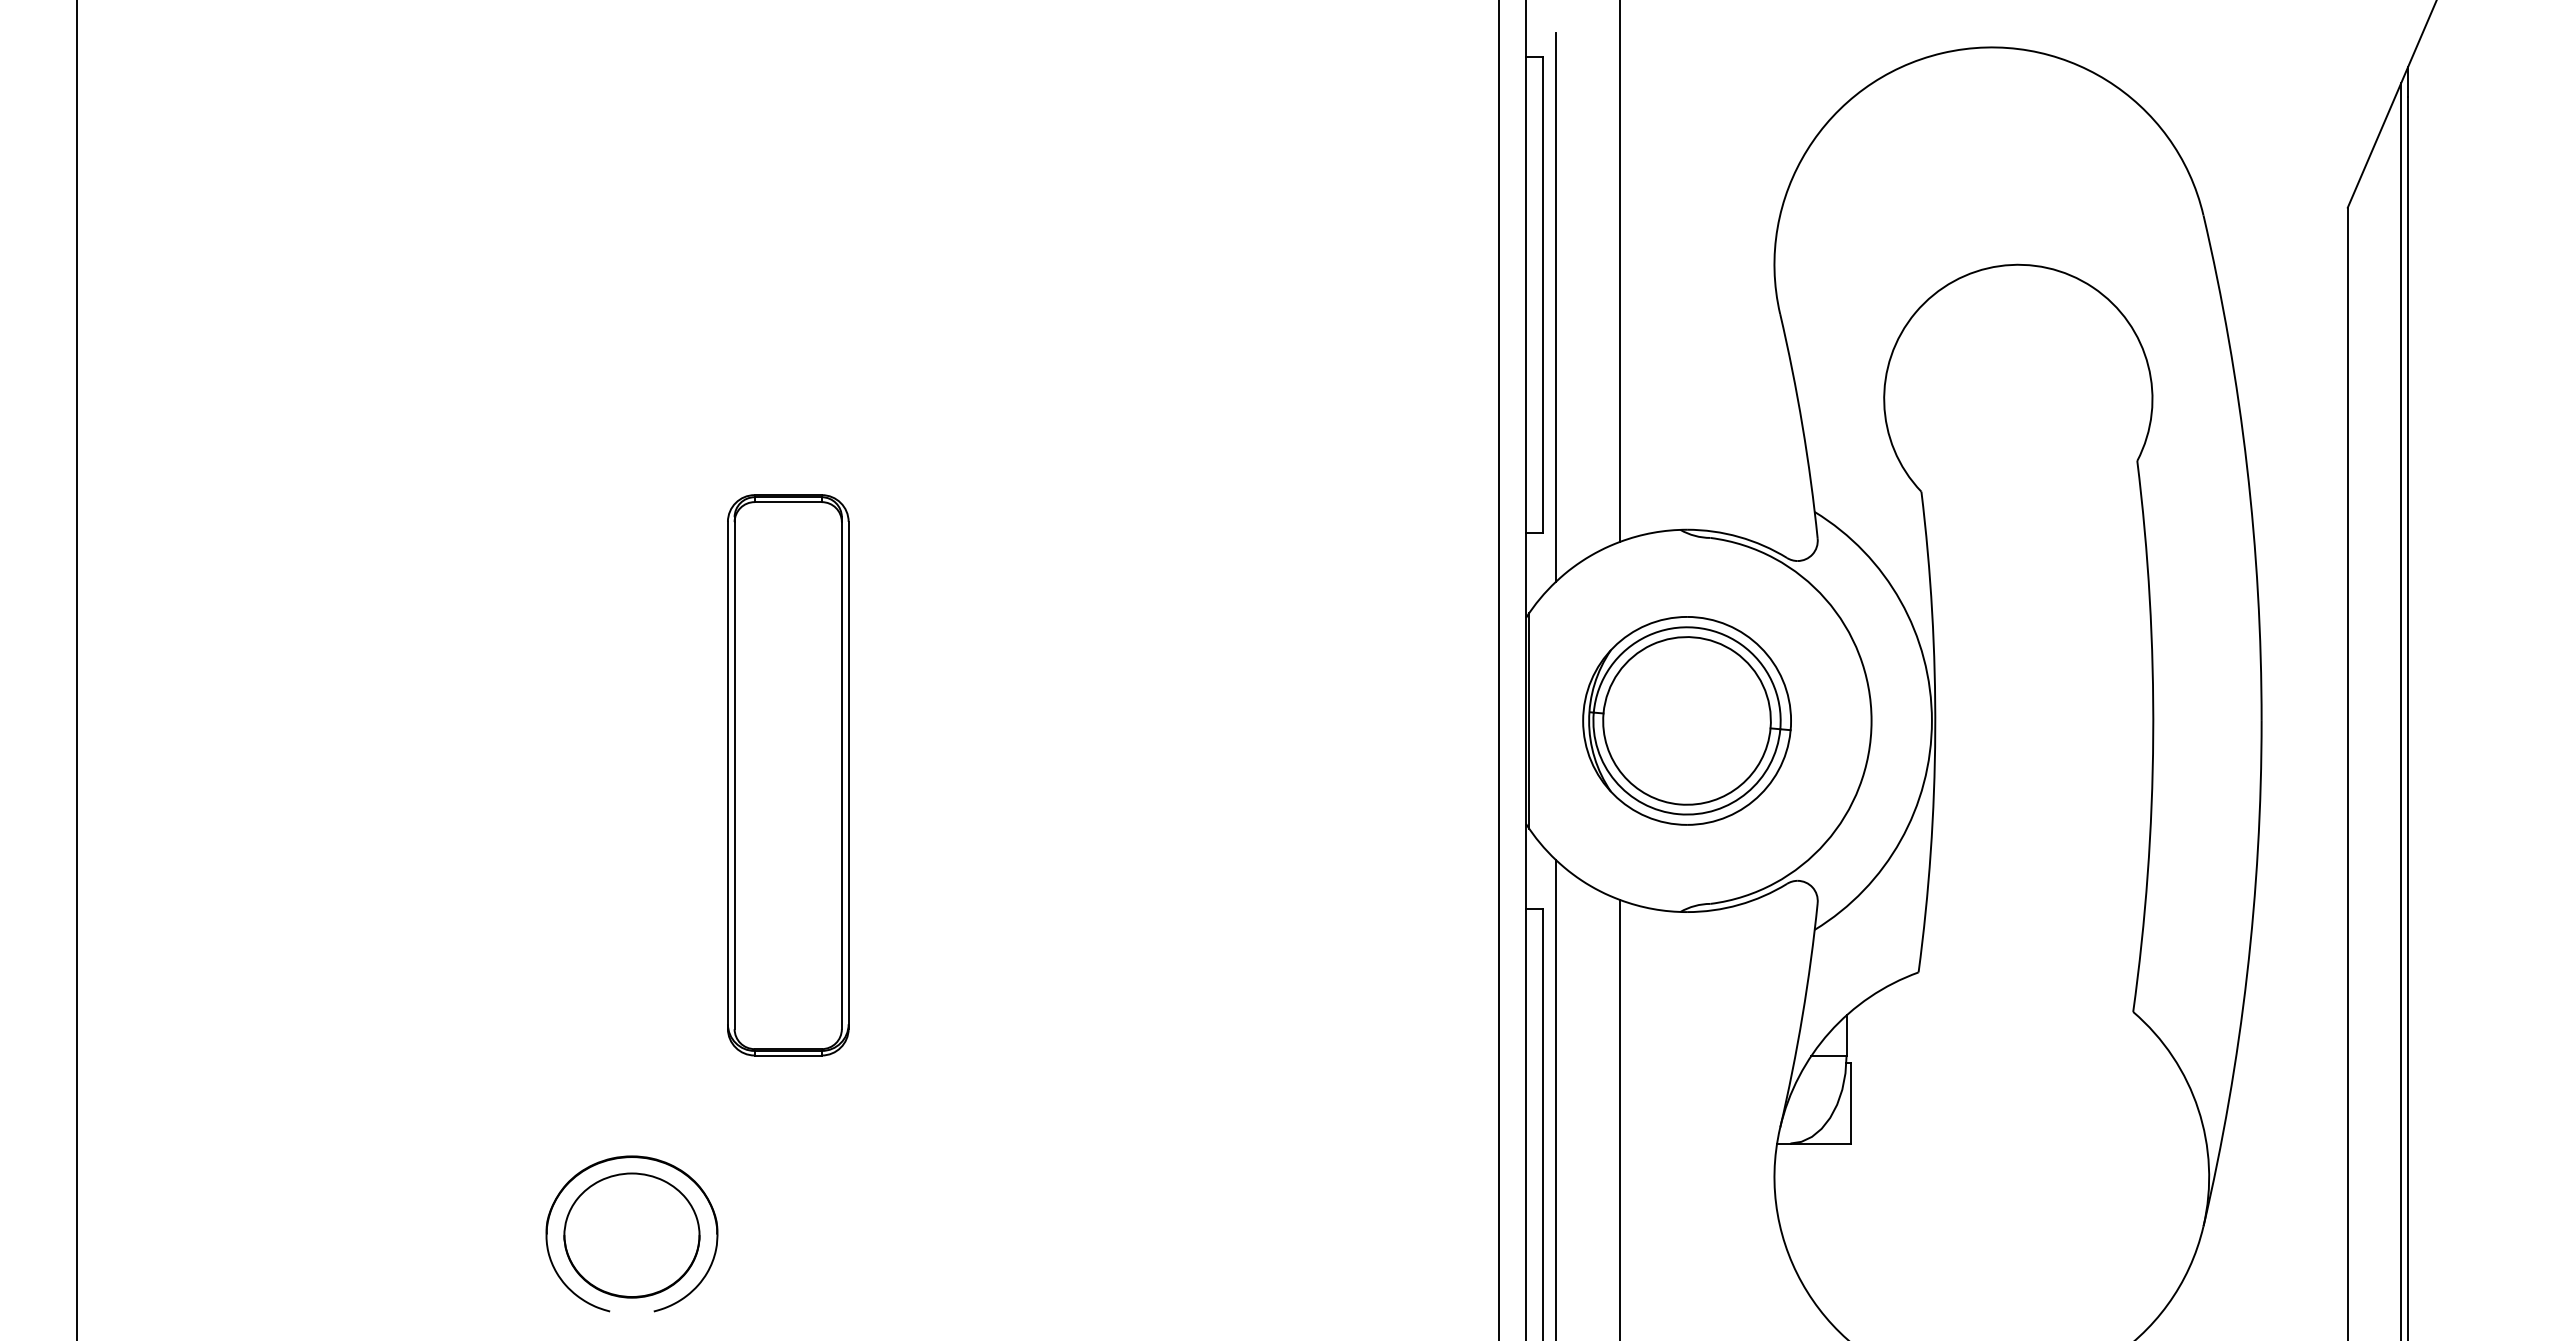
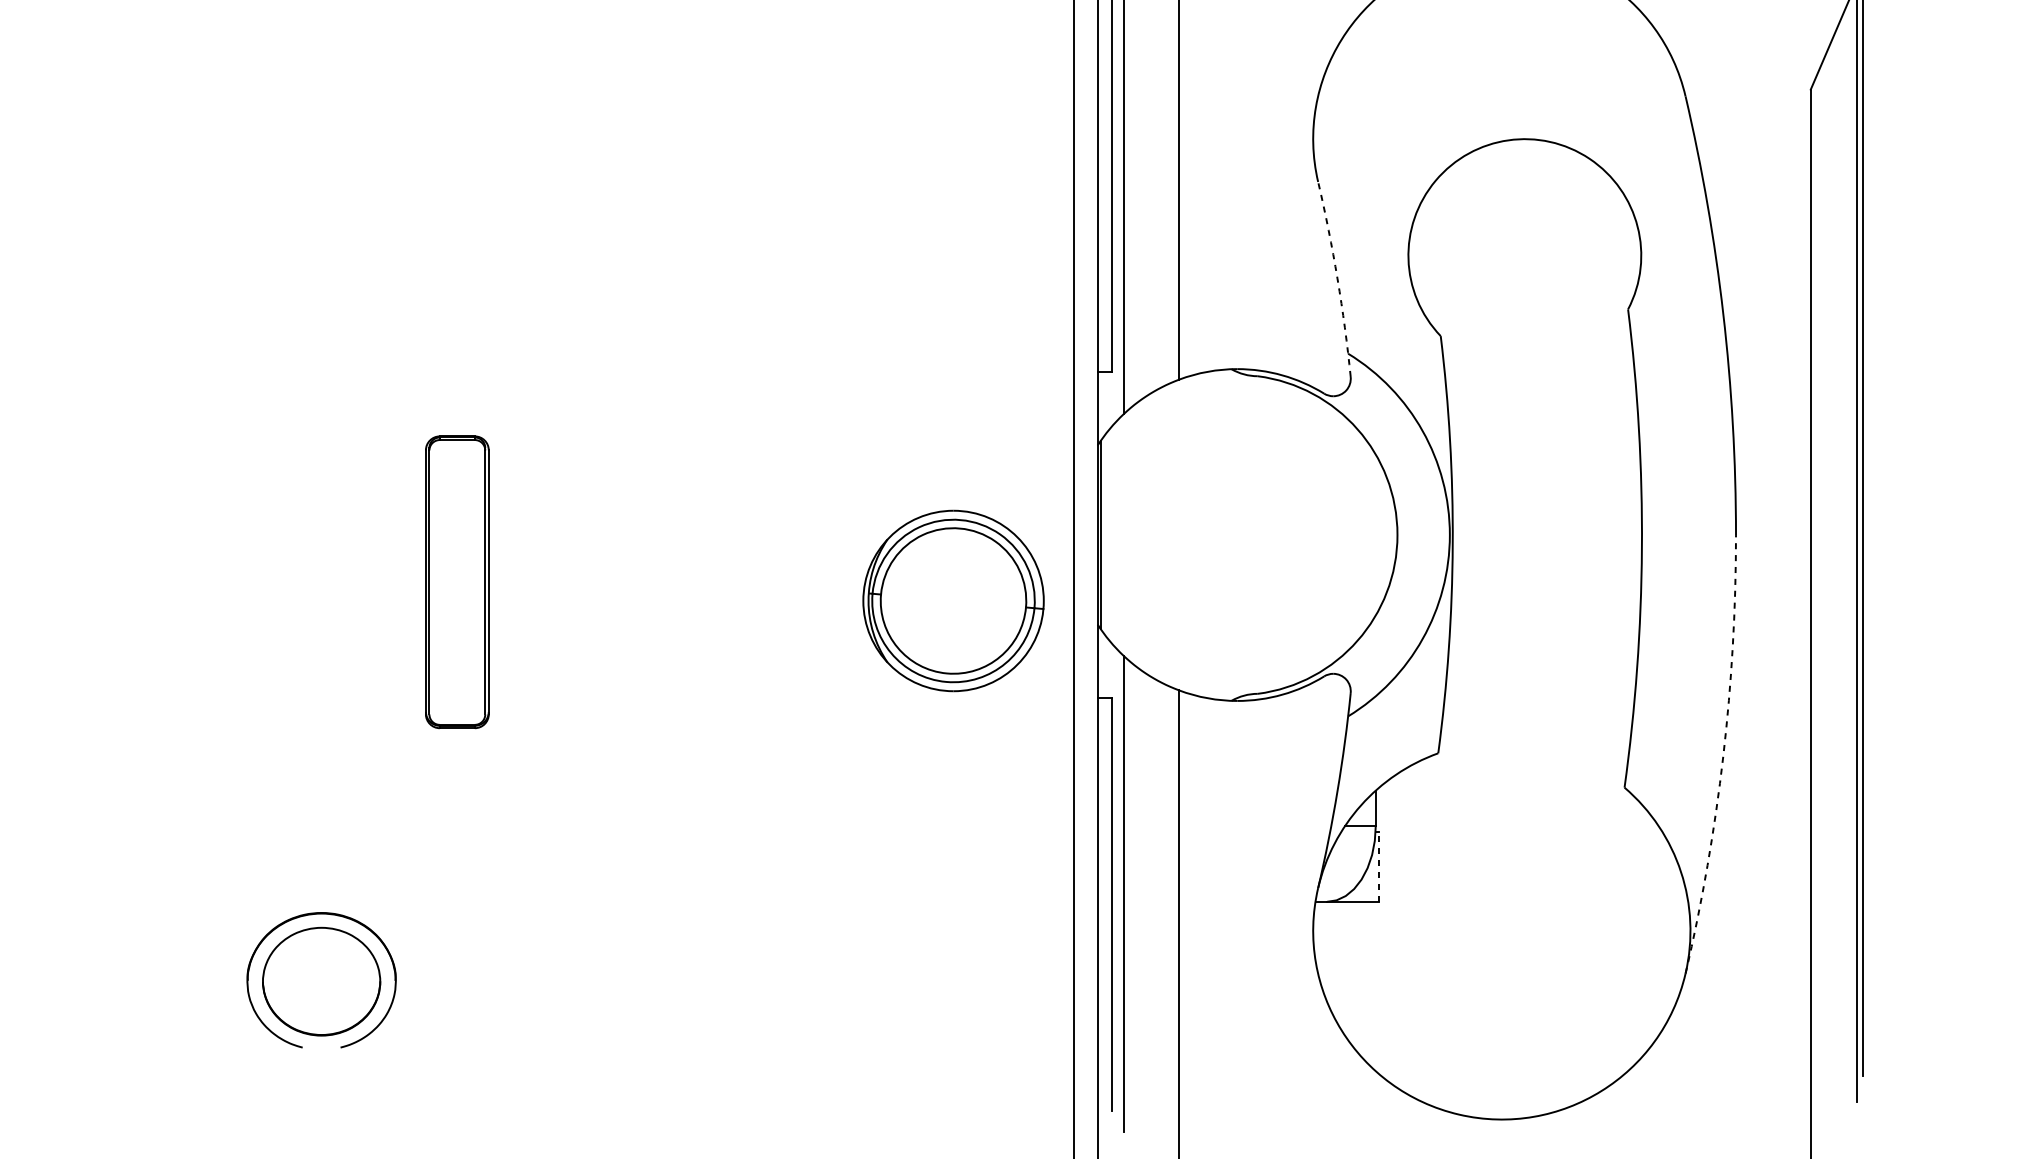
arc: (1802, 425) -> (1337, 278), solid -> dashed
part: (1686, 720) -> (953, 600), moved
part: (788, 775) -> (457, 582), size x0.6
arc: (2247, 975) -> (1723, 755), solid -> dashed
line: (1850, 1102) -> (1379, 866), solid -> dashed

